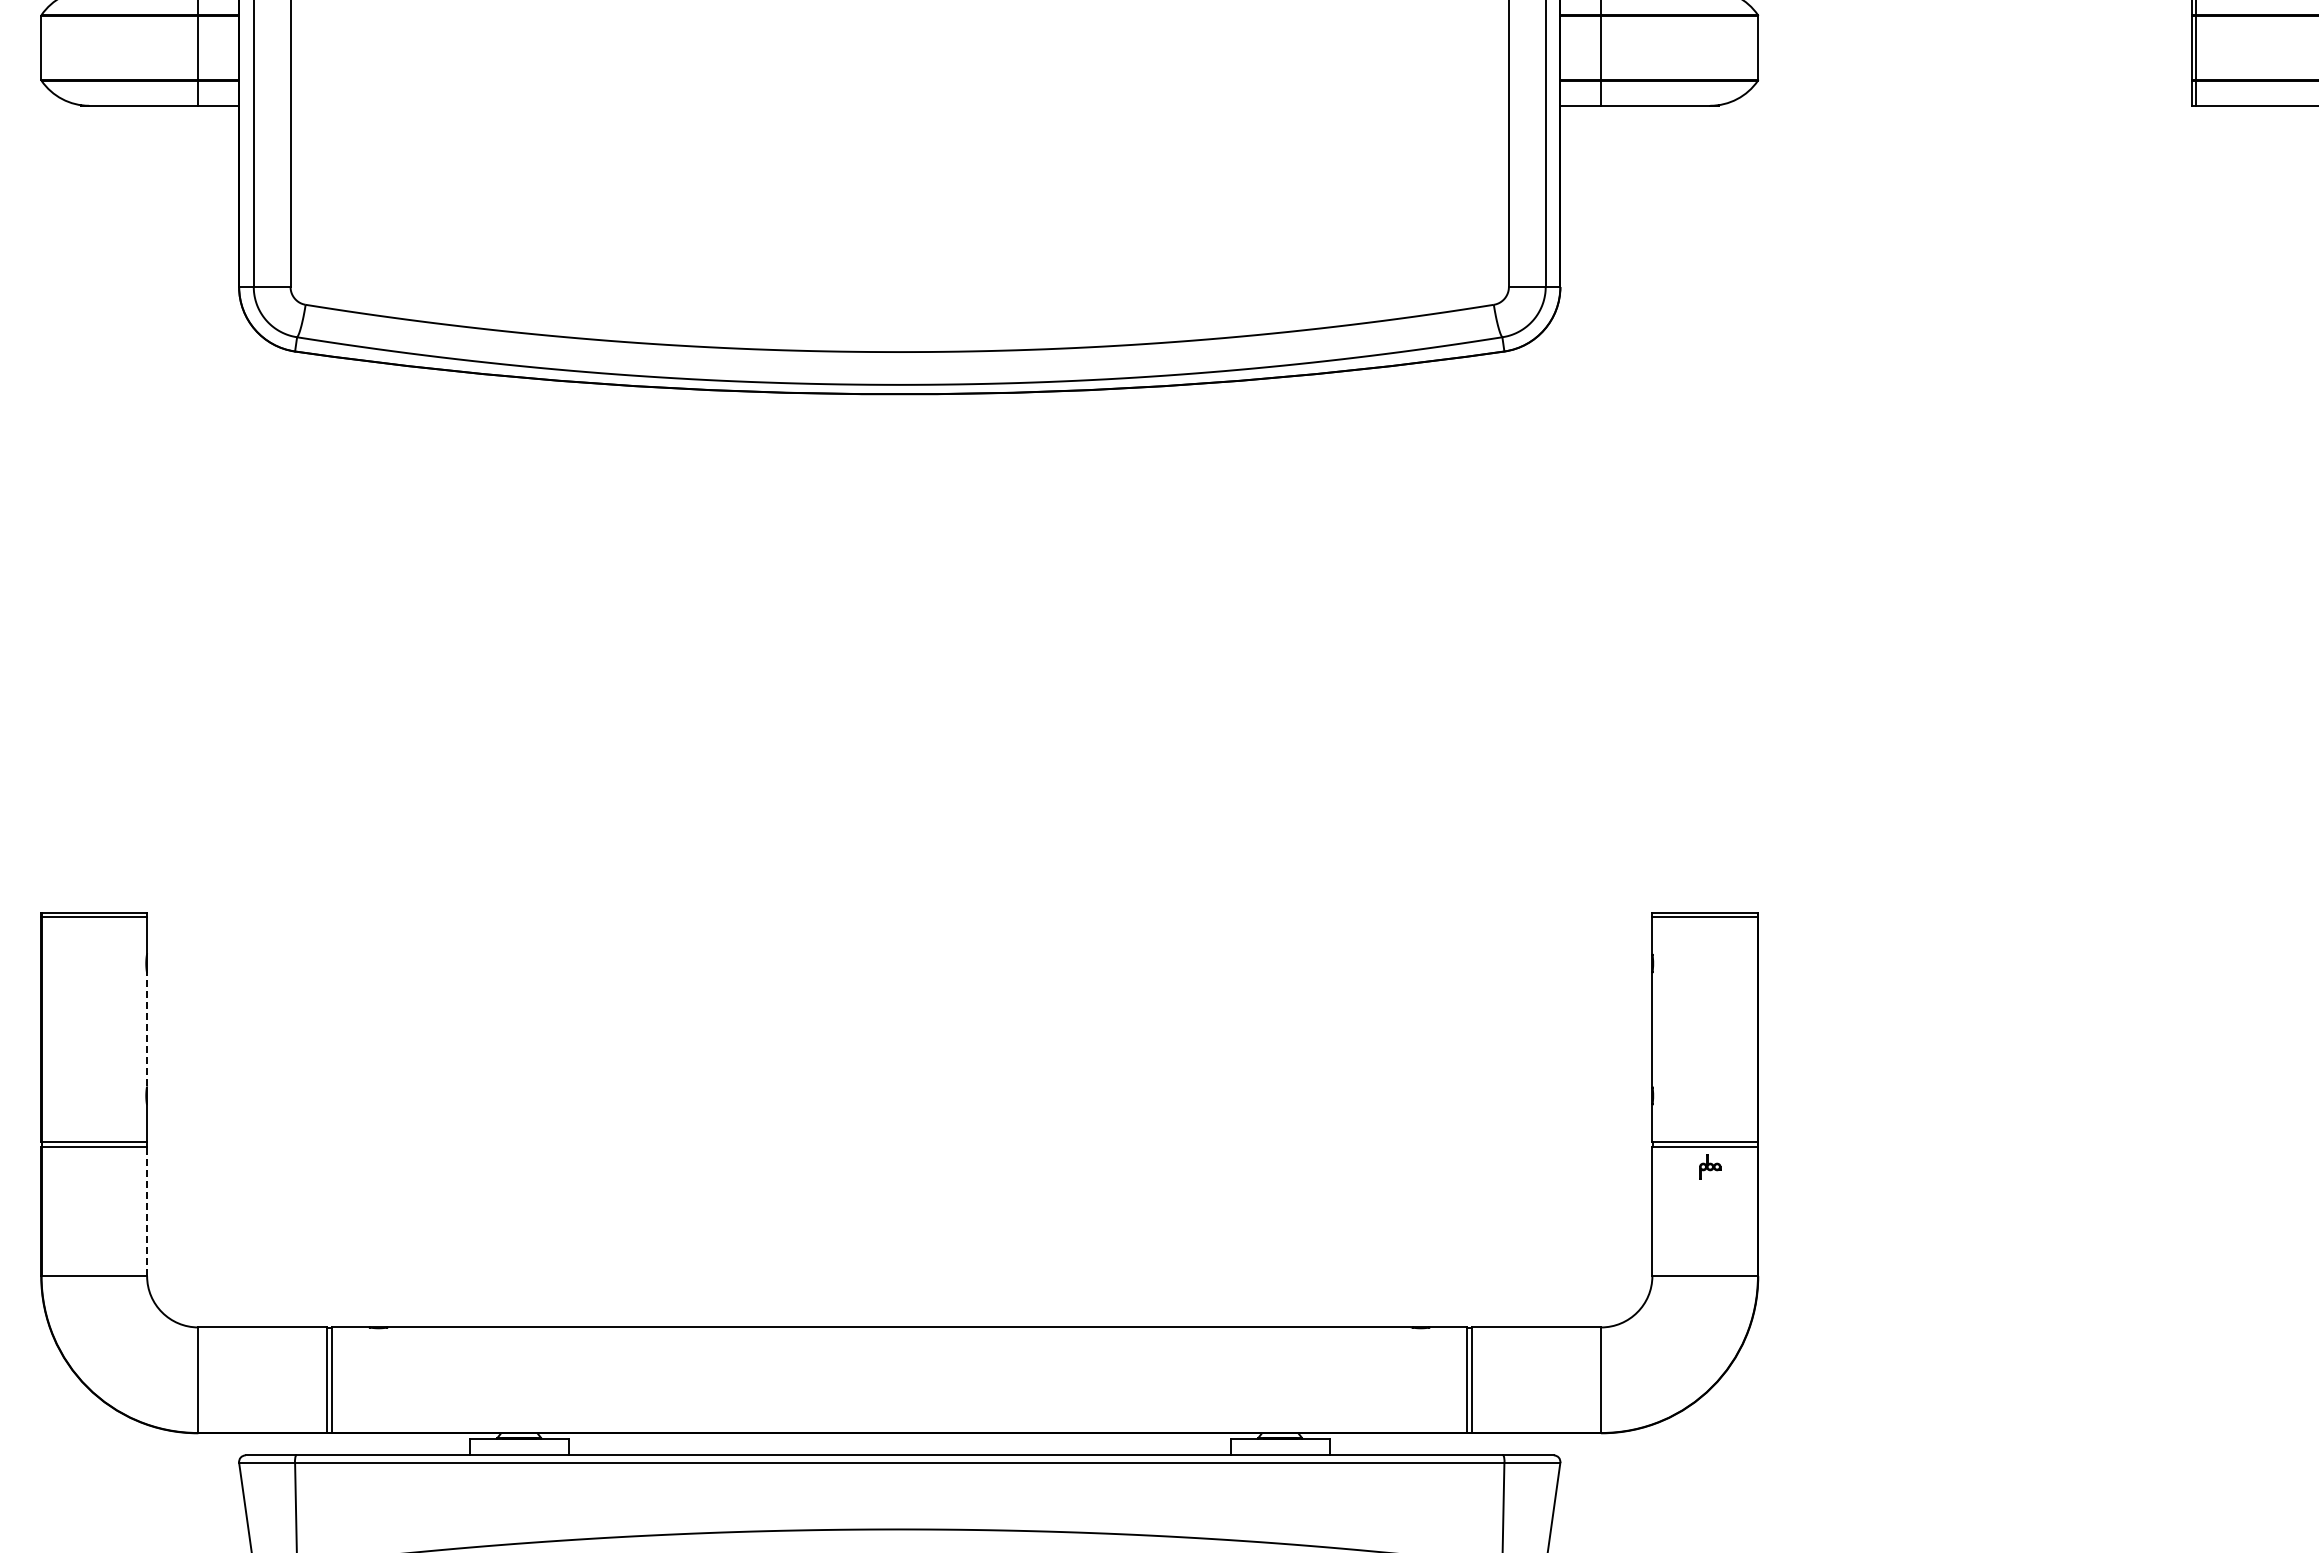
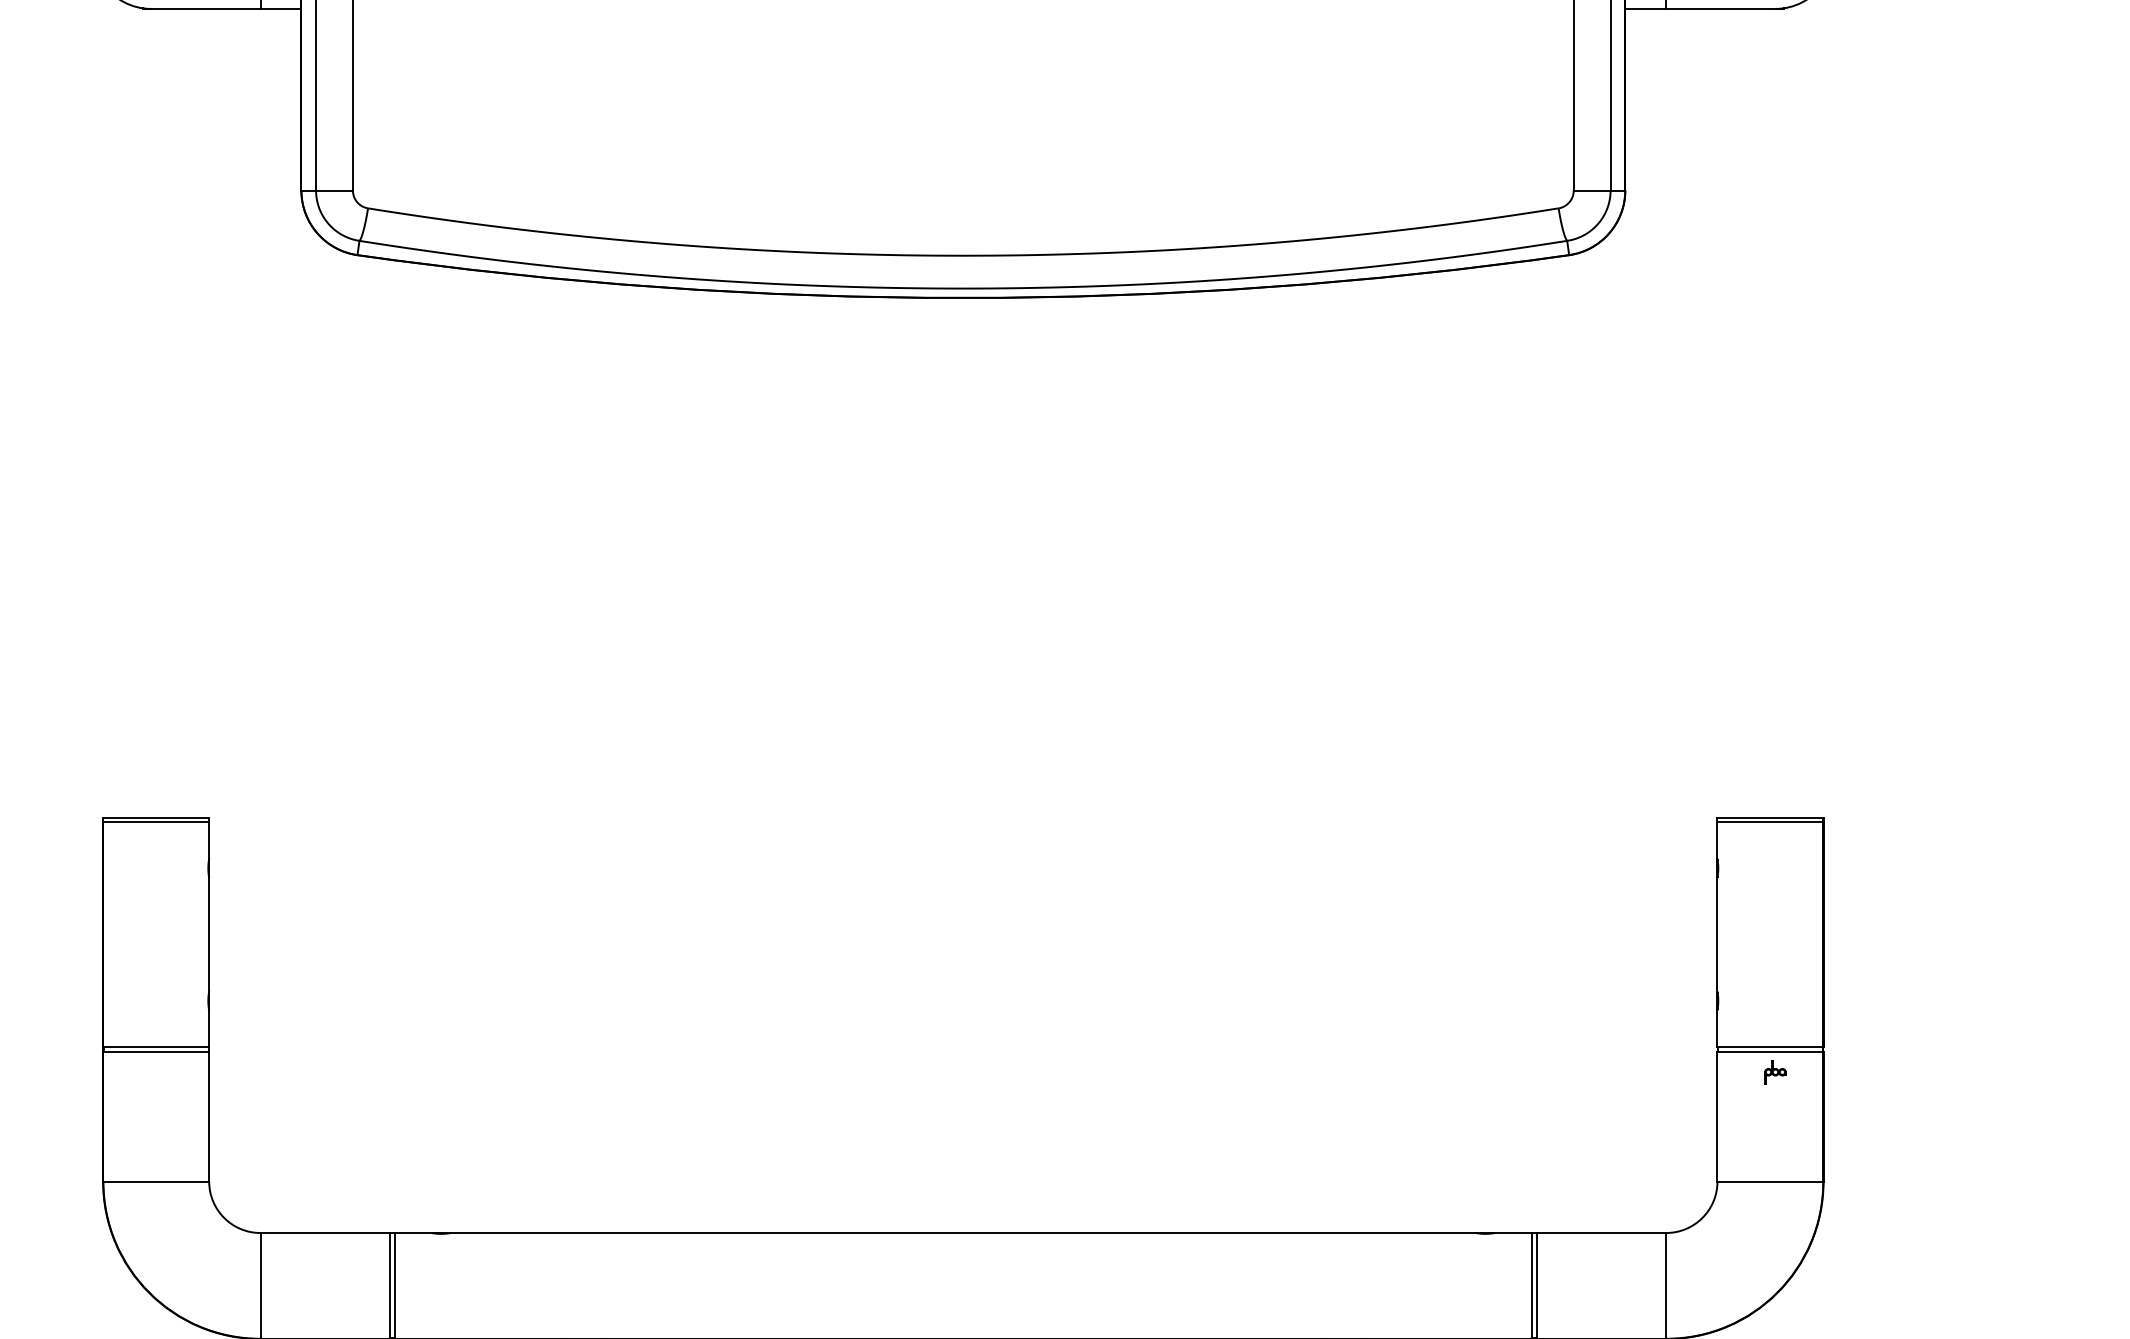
line: (147, 1029) -> (209, 934), dashed -> solid
line: (147, 1211) -> (209, 1116), dashed -> solid

